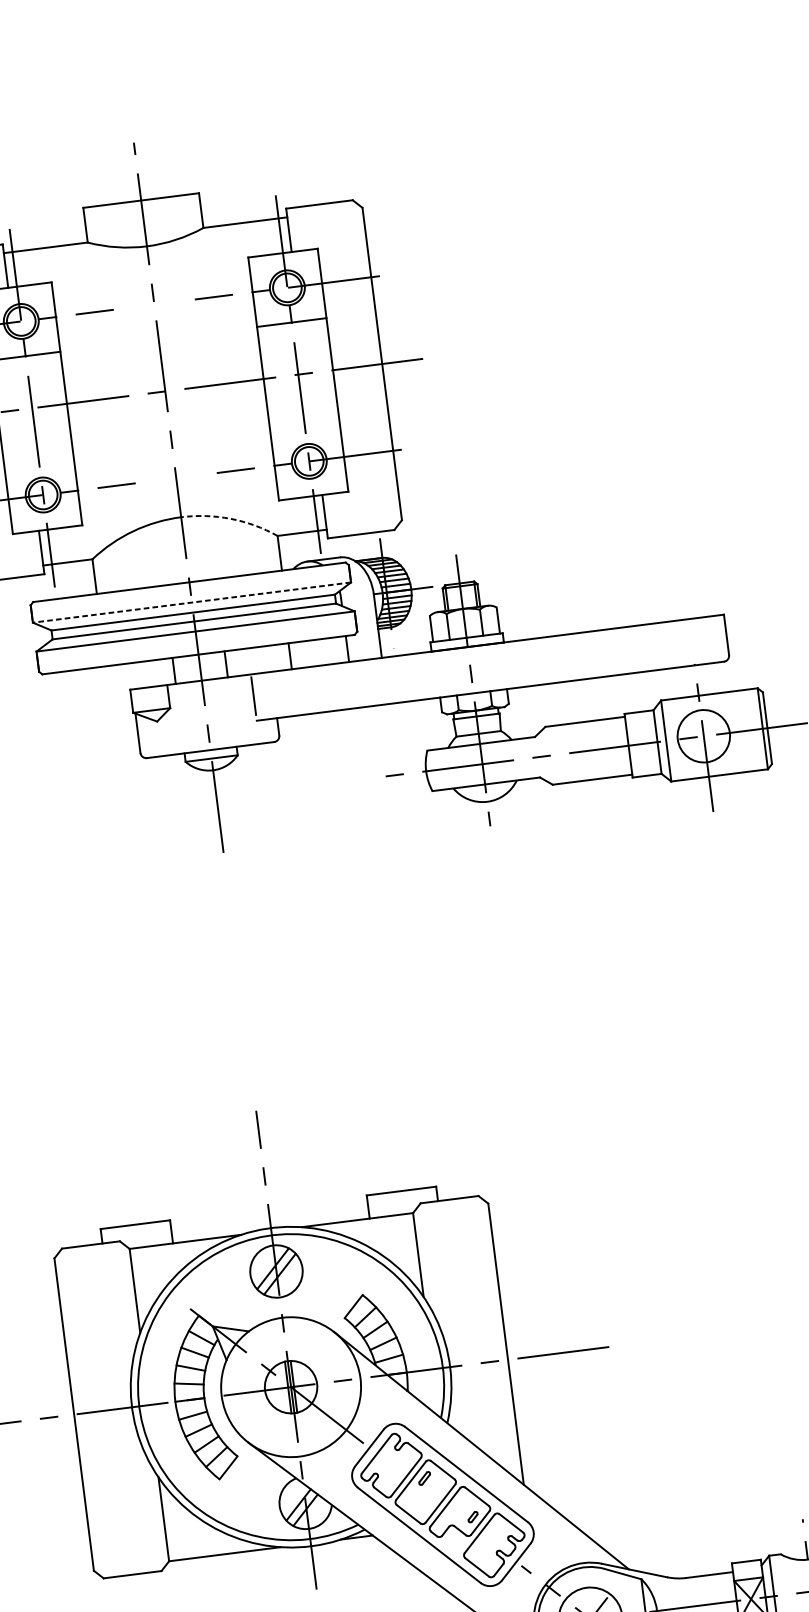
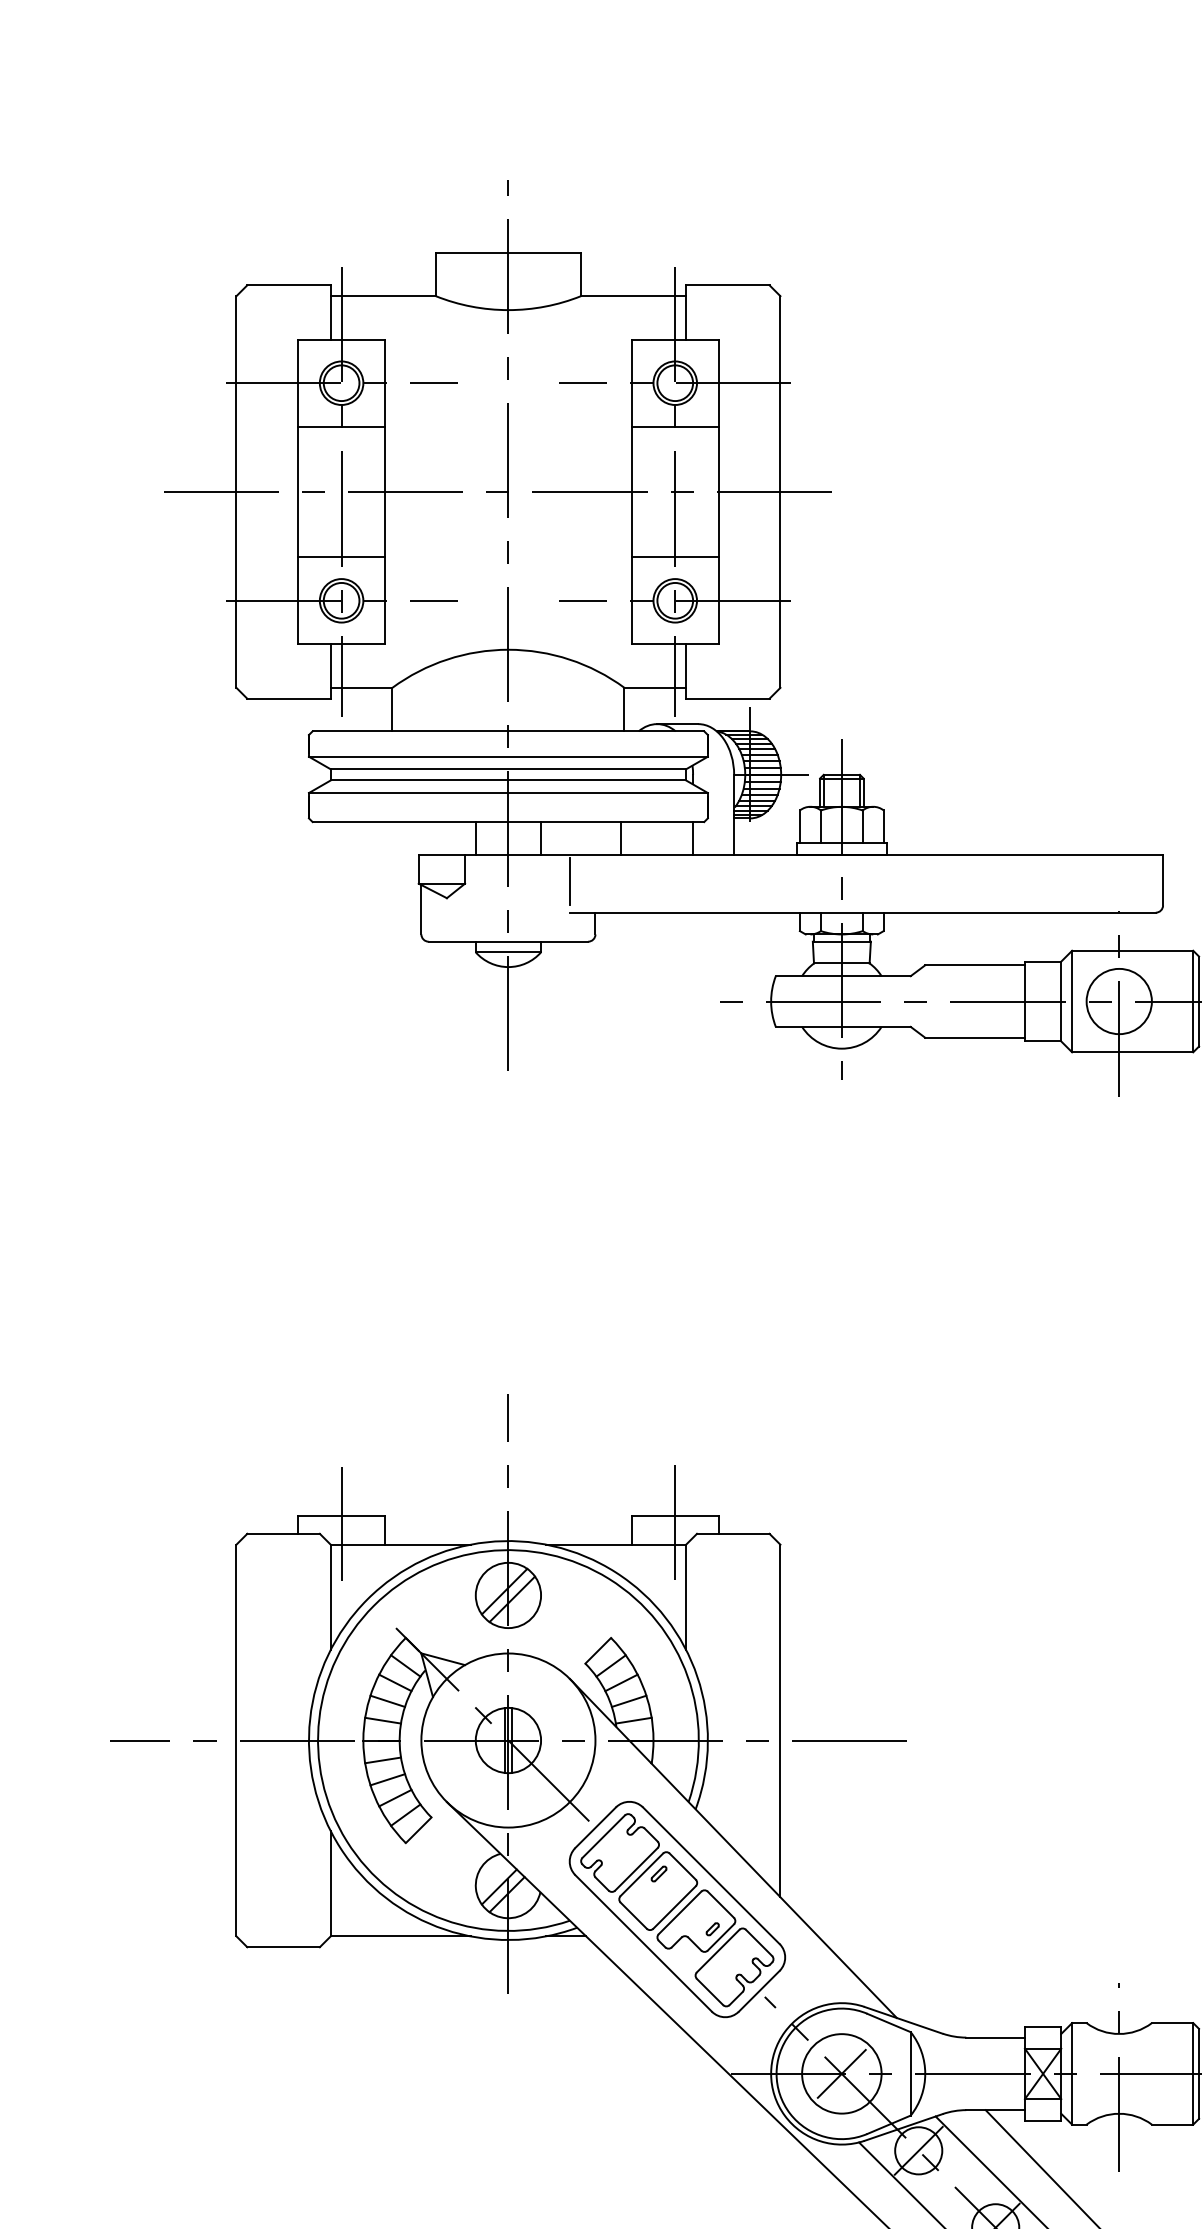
line: (304, 426) -> (674, 557), added
line: (38, 460) -> (341, 557), added
arc: (230, 518) -> (569, 659), dashed -> solid
line: (191, 602) -> (507, 756), dashed -> solid
line: (402, 1196) -> (675, 1522), added
line: (136, 1230) -> (341, 1523), added

